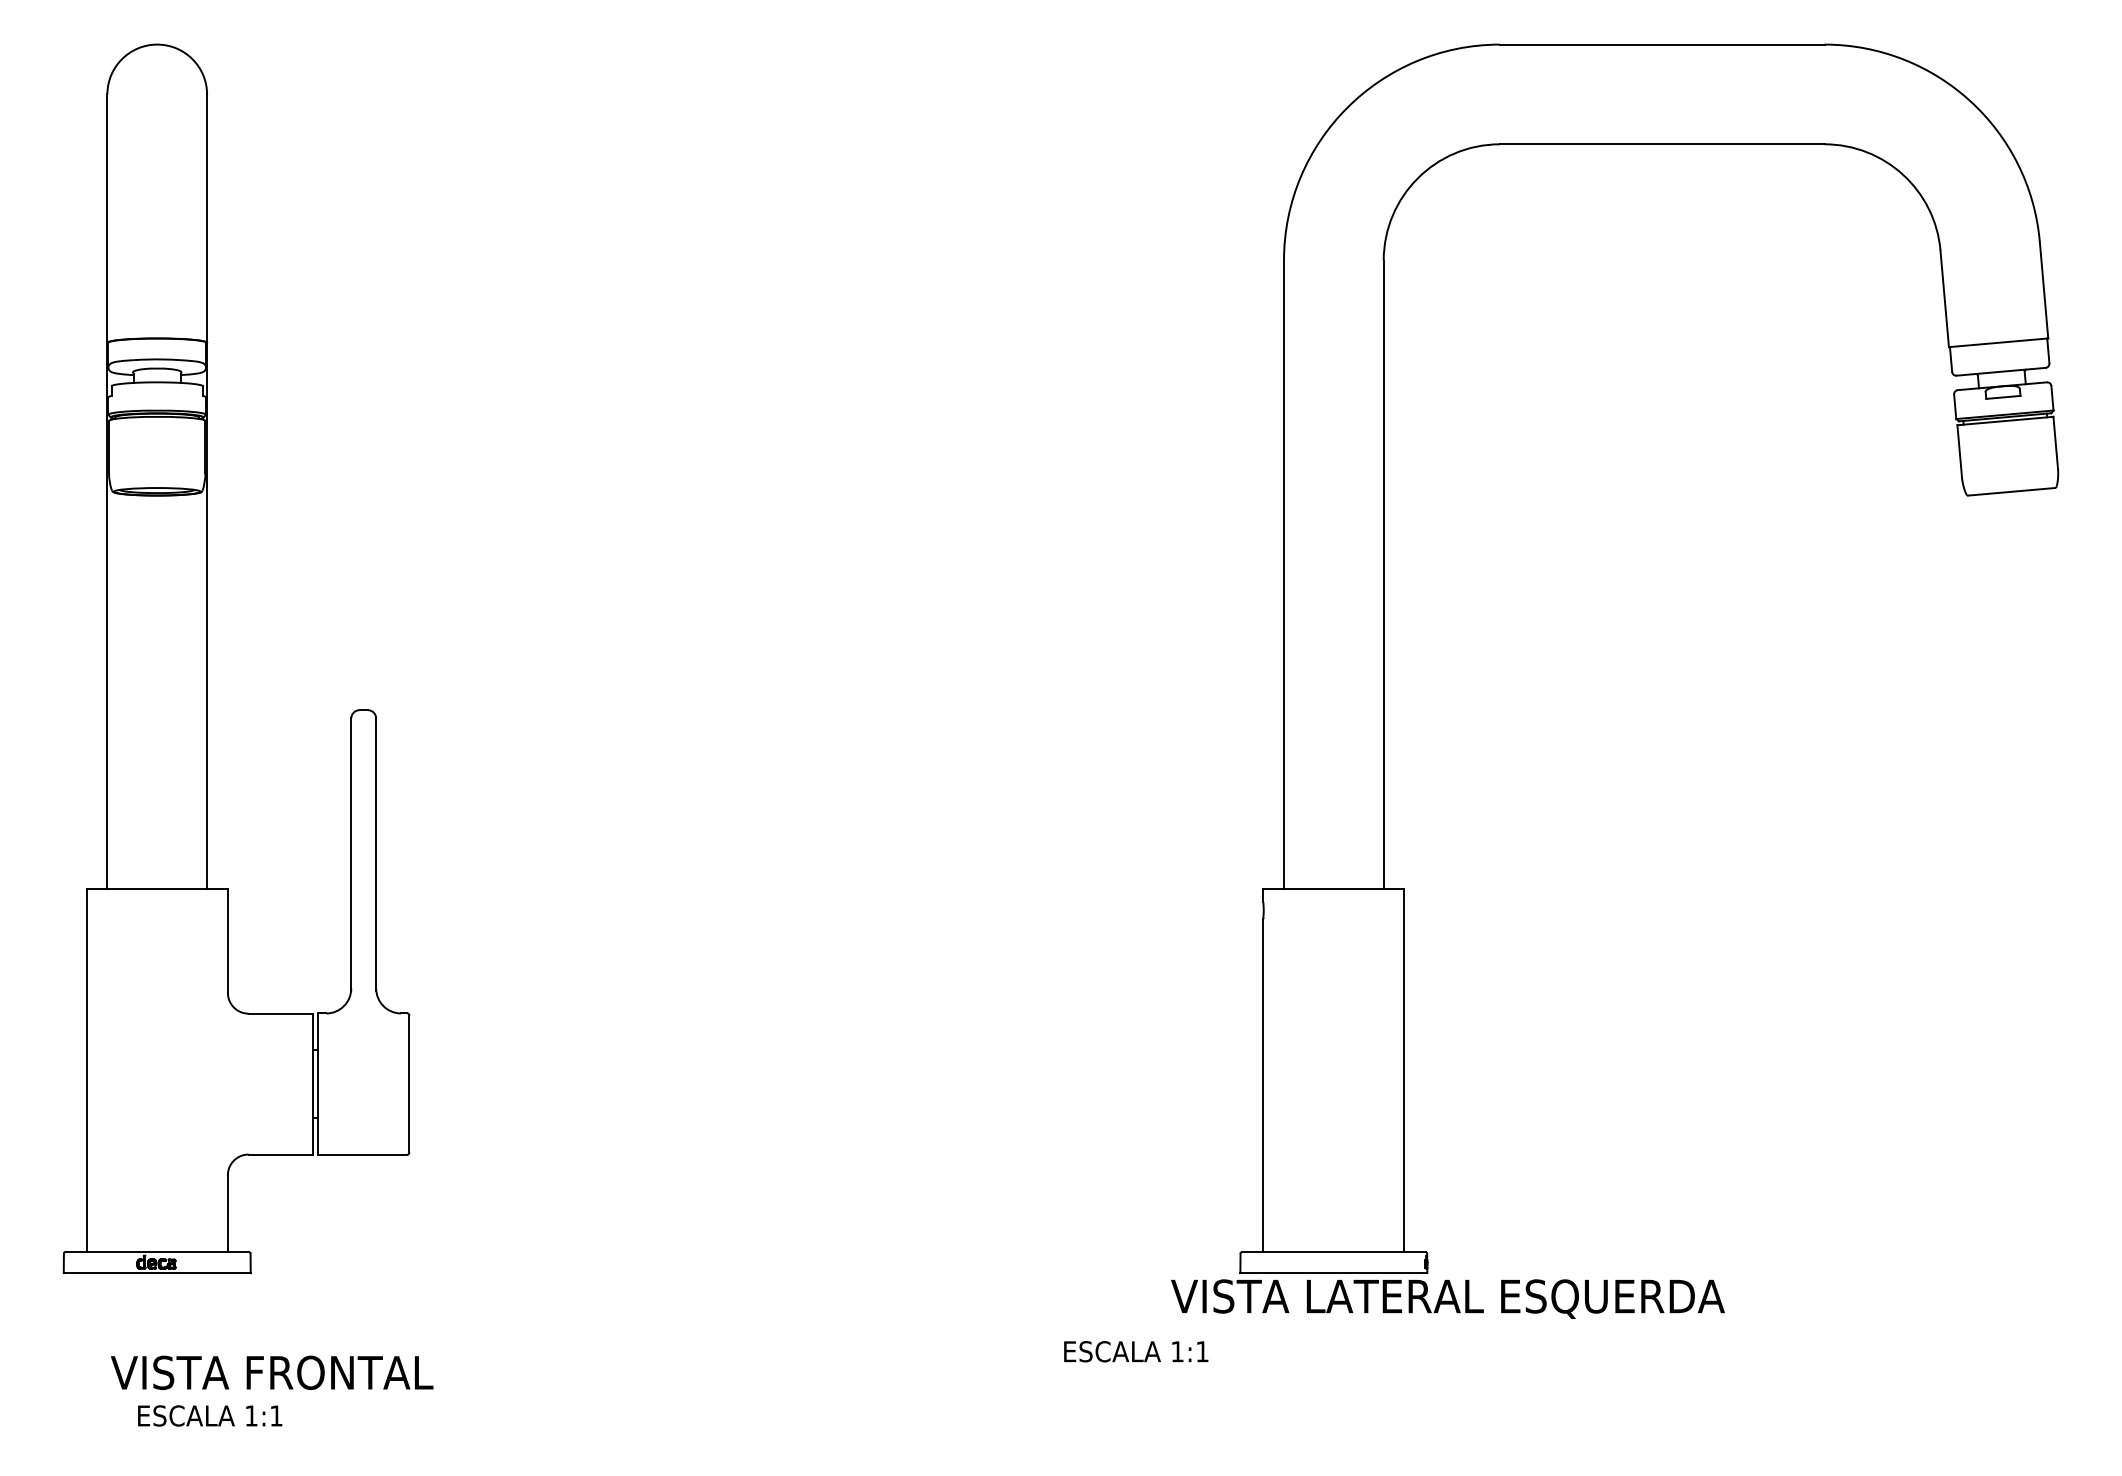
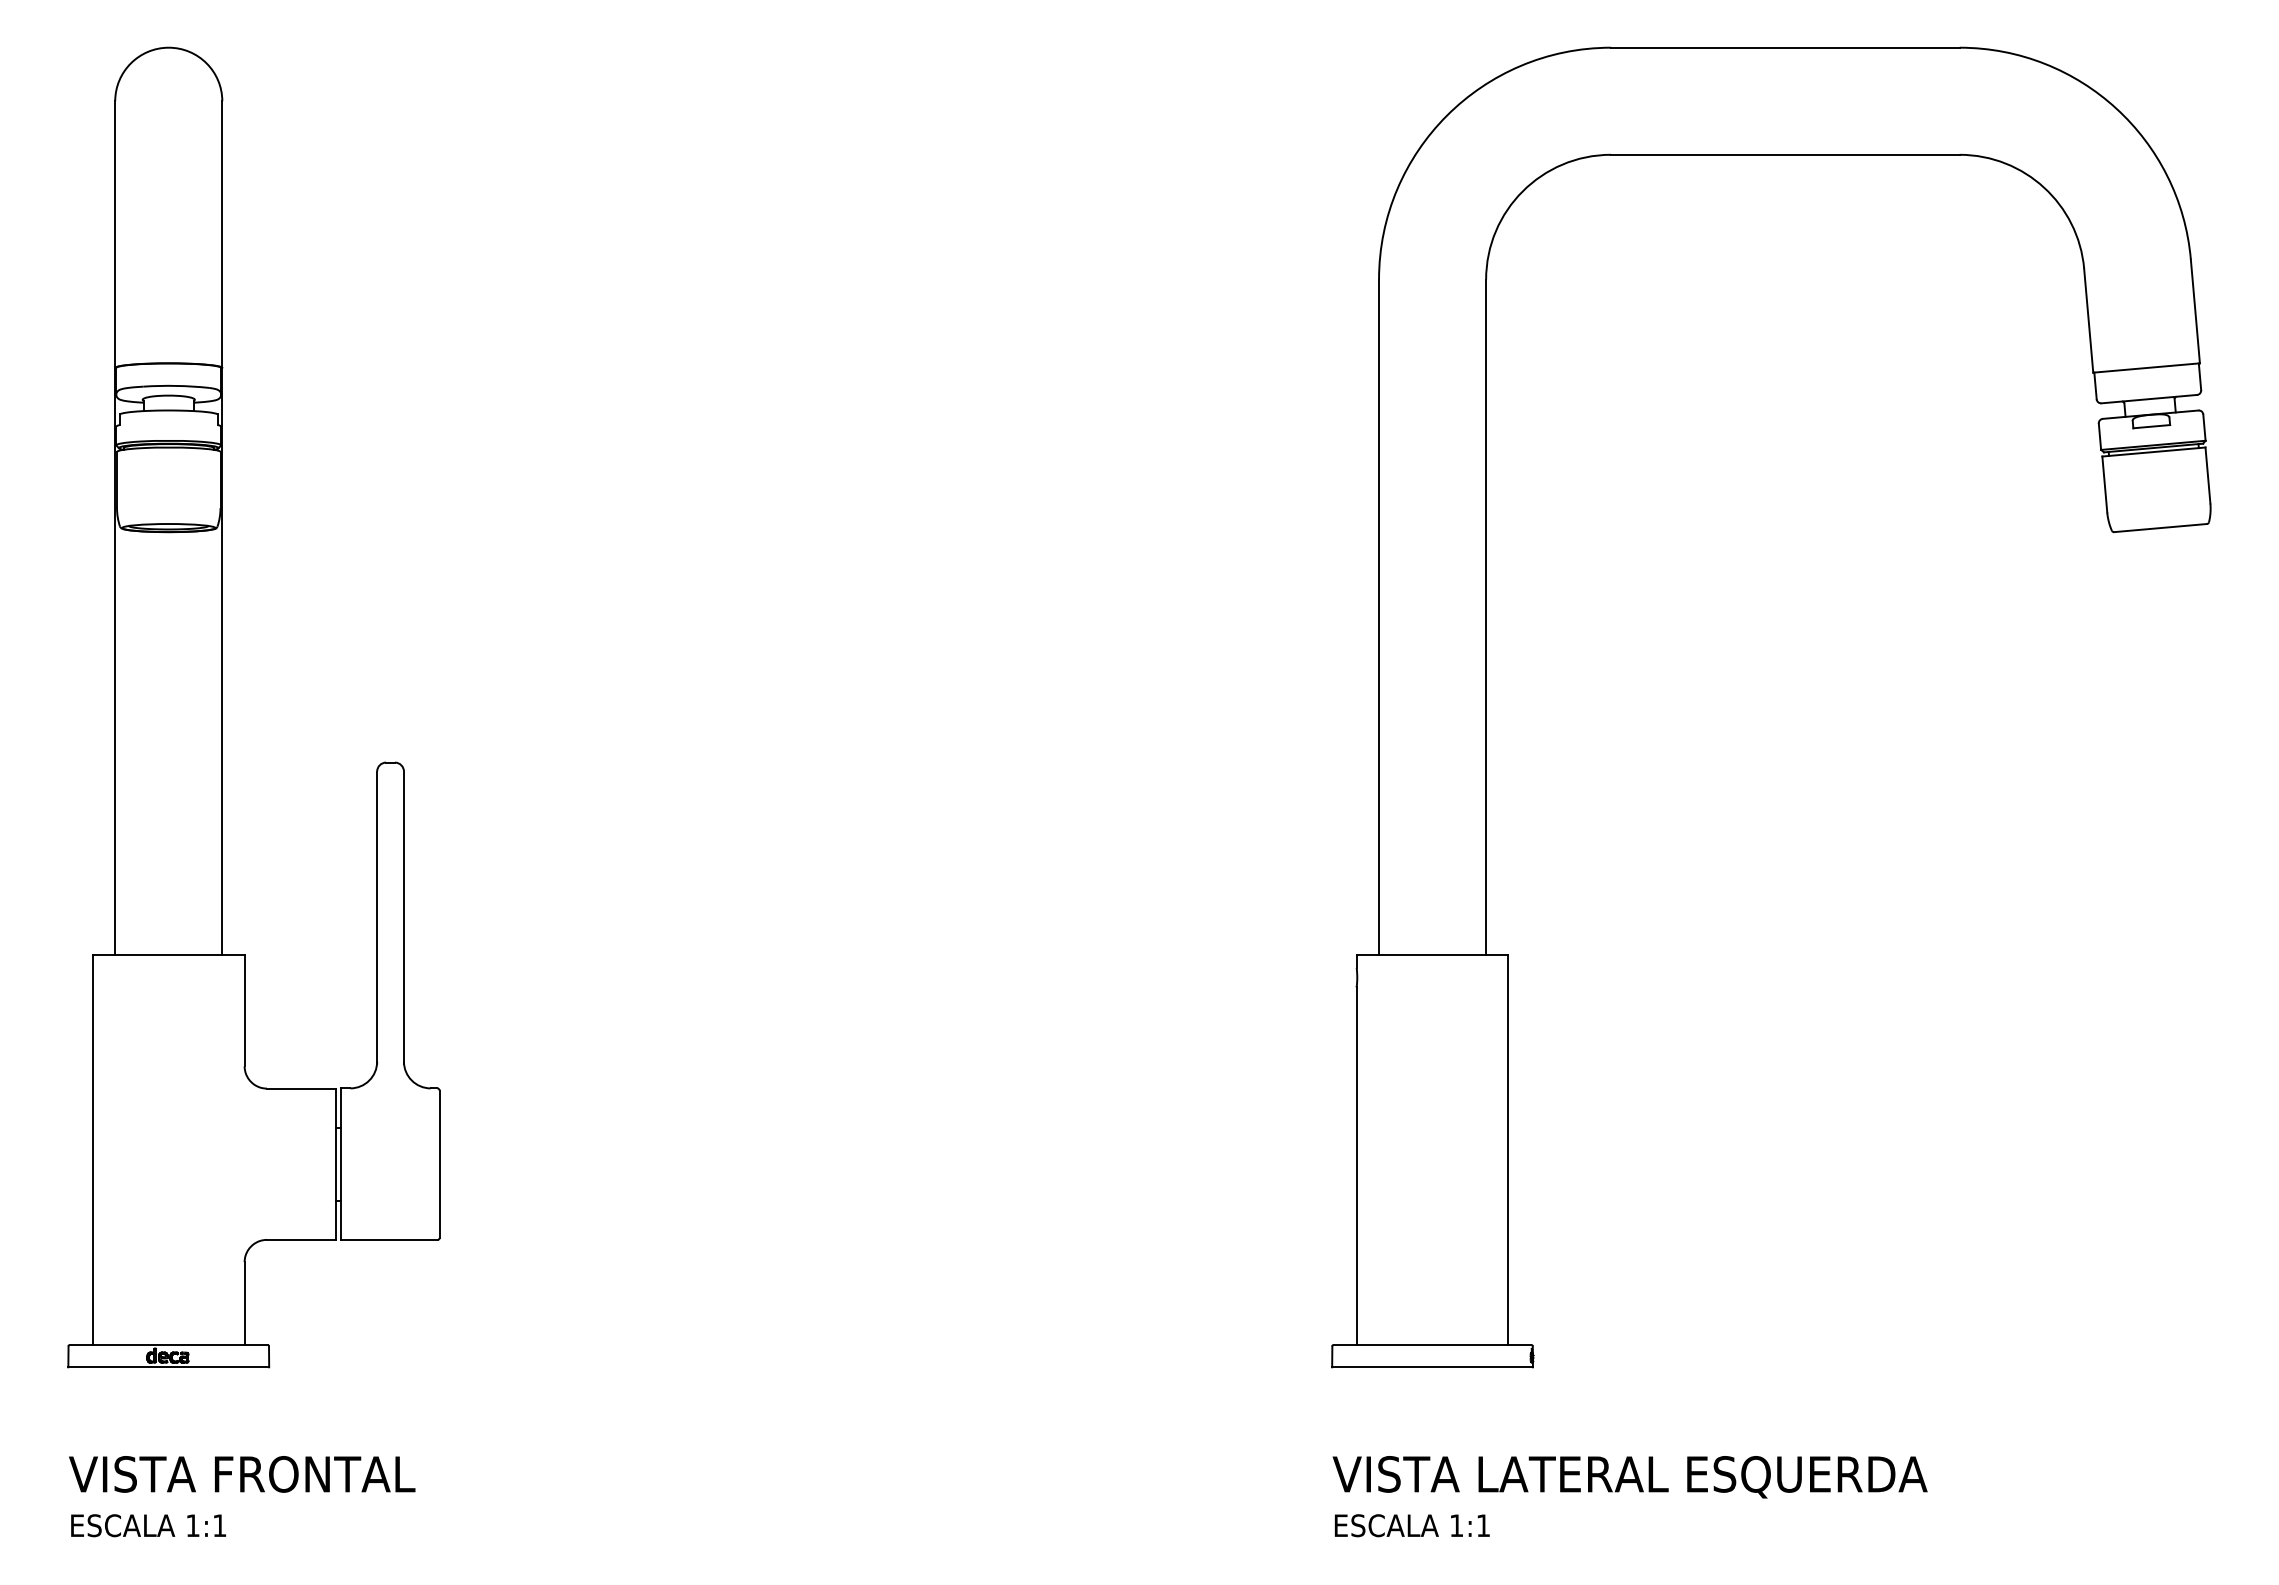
text: (1447, 1299) -> (1629, 1477), moved
text: (1136, 1351) -> (1412, 1525), moved
text: (272, 1372) -> (242, 1474), moved
text: (210, 1415) -> (148, 1525), moved

